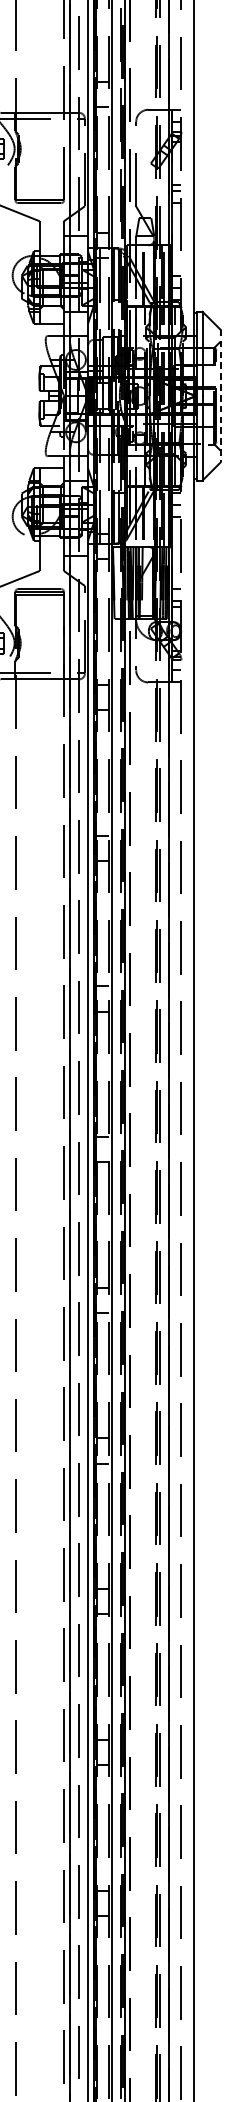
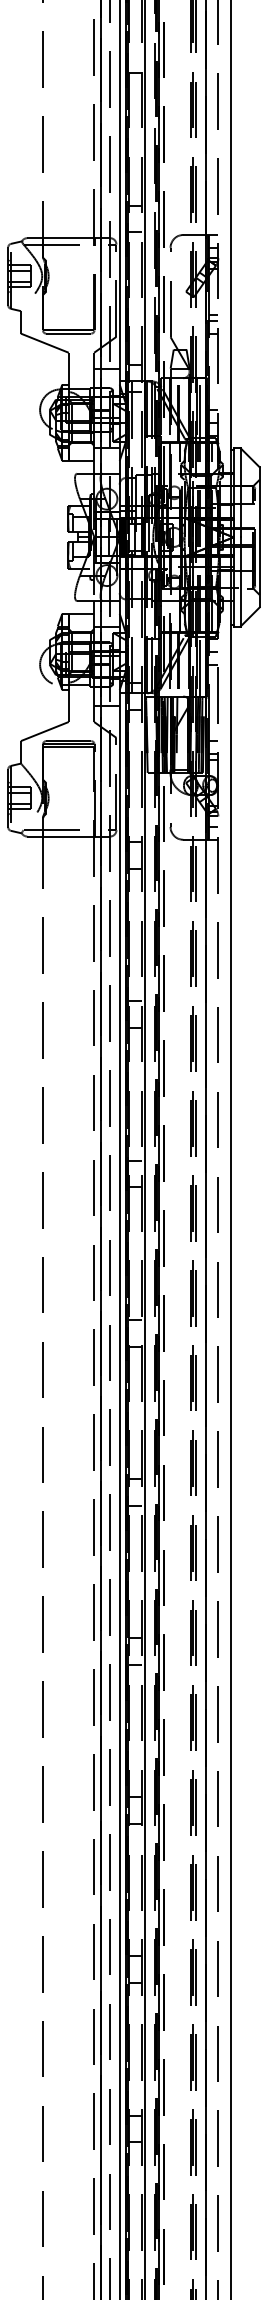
line: (220, 396) -> (259, 537), dashed -> solid

